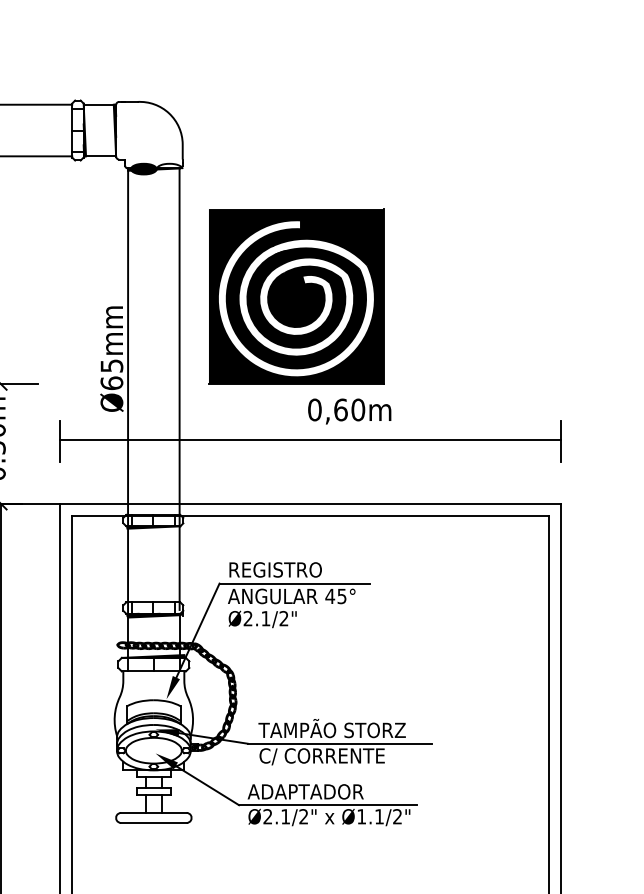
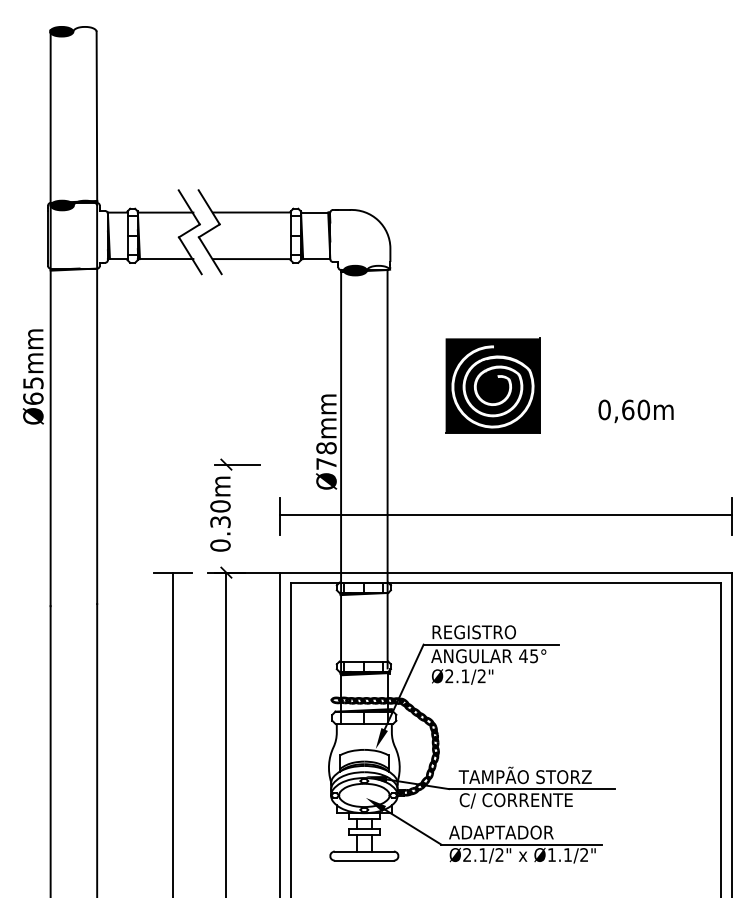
part: (295, 296) -> (492, 385), size x0.6
text: (111, 374) -> (326, 455), Ø65mm -> Ø78mm
text: (349, 411) -> (635, 411), moved

